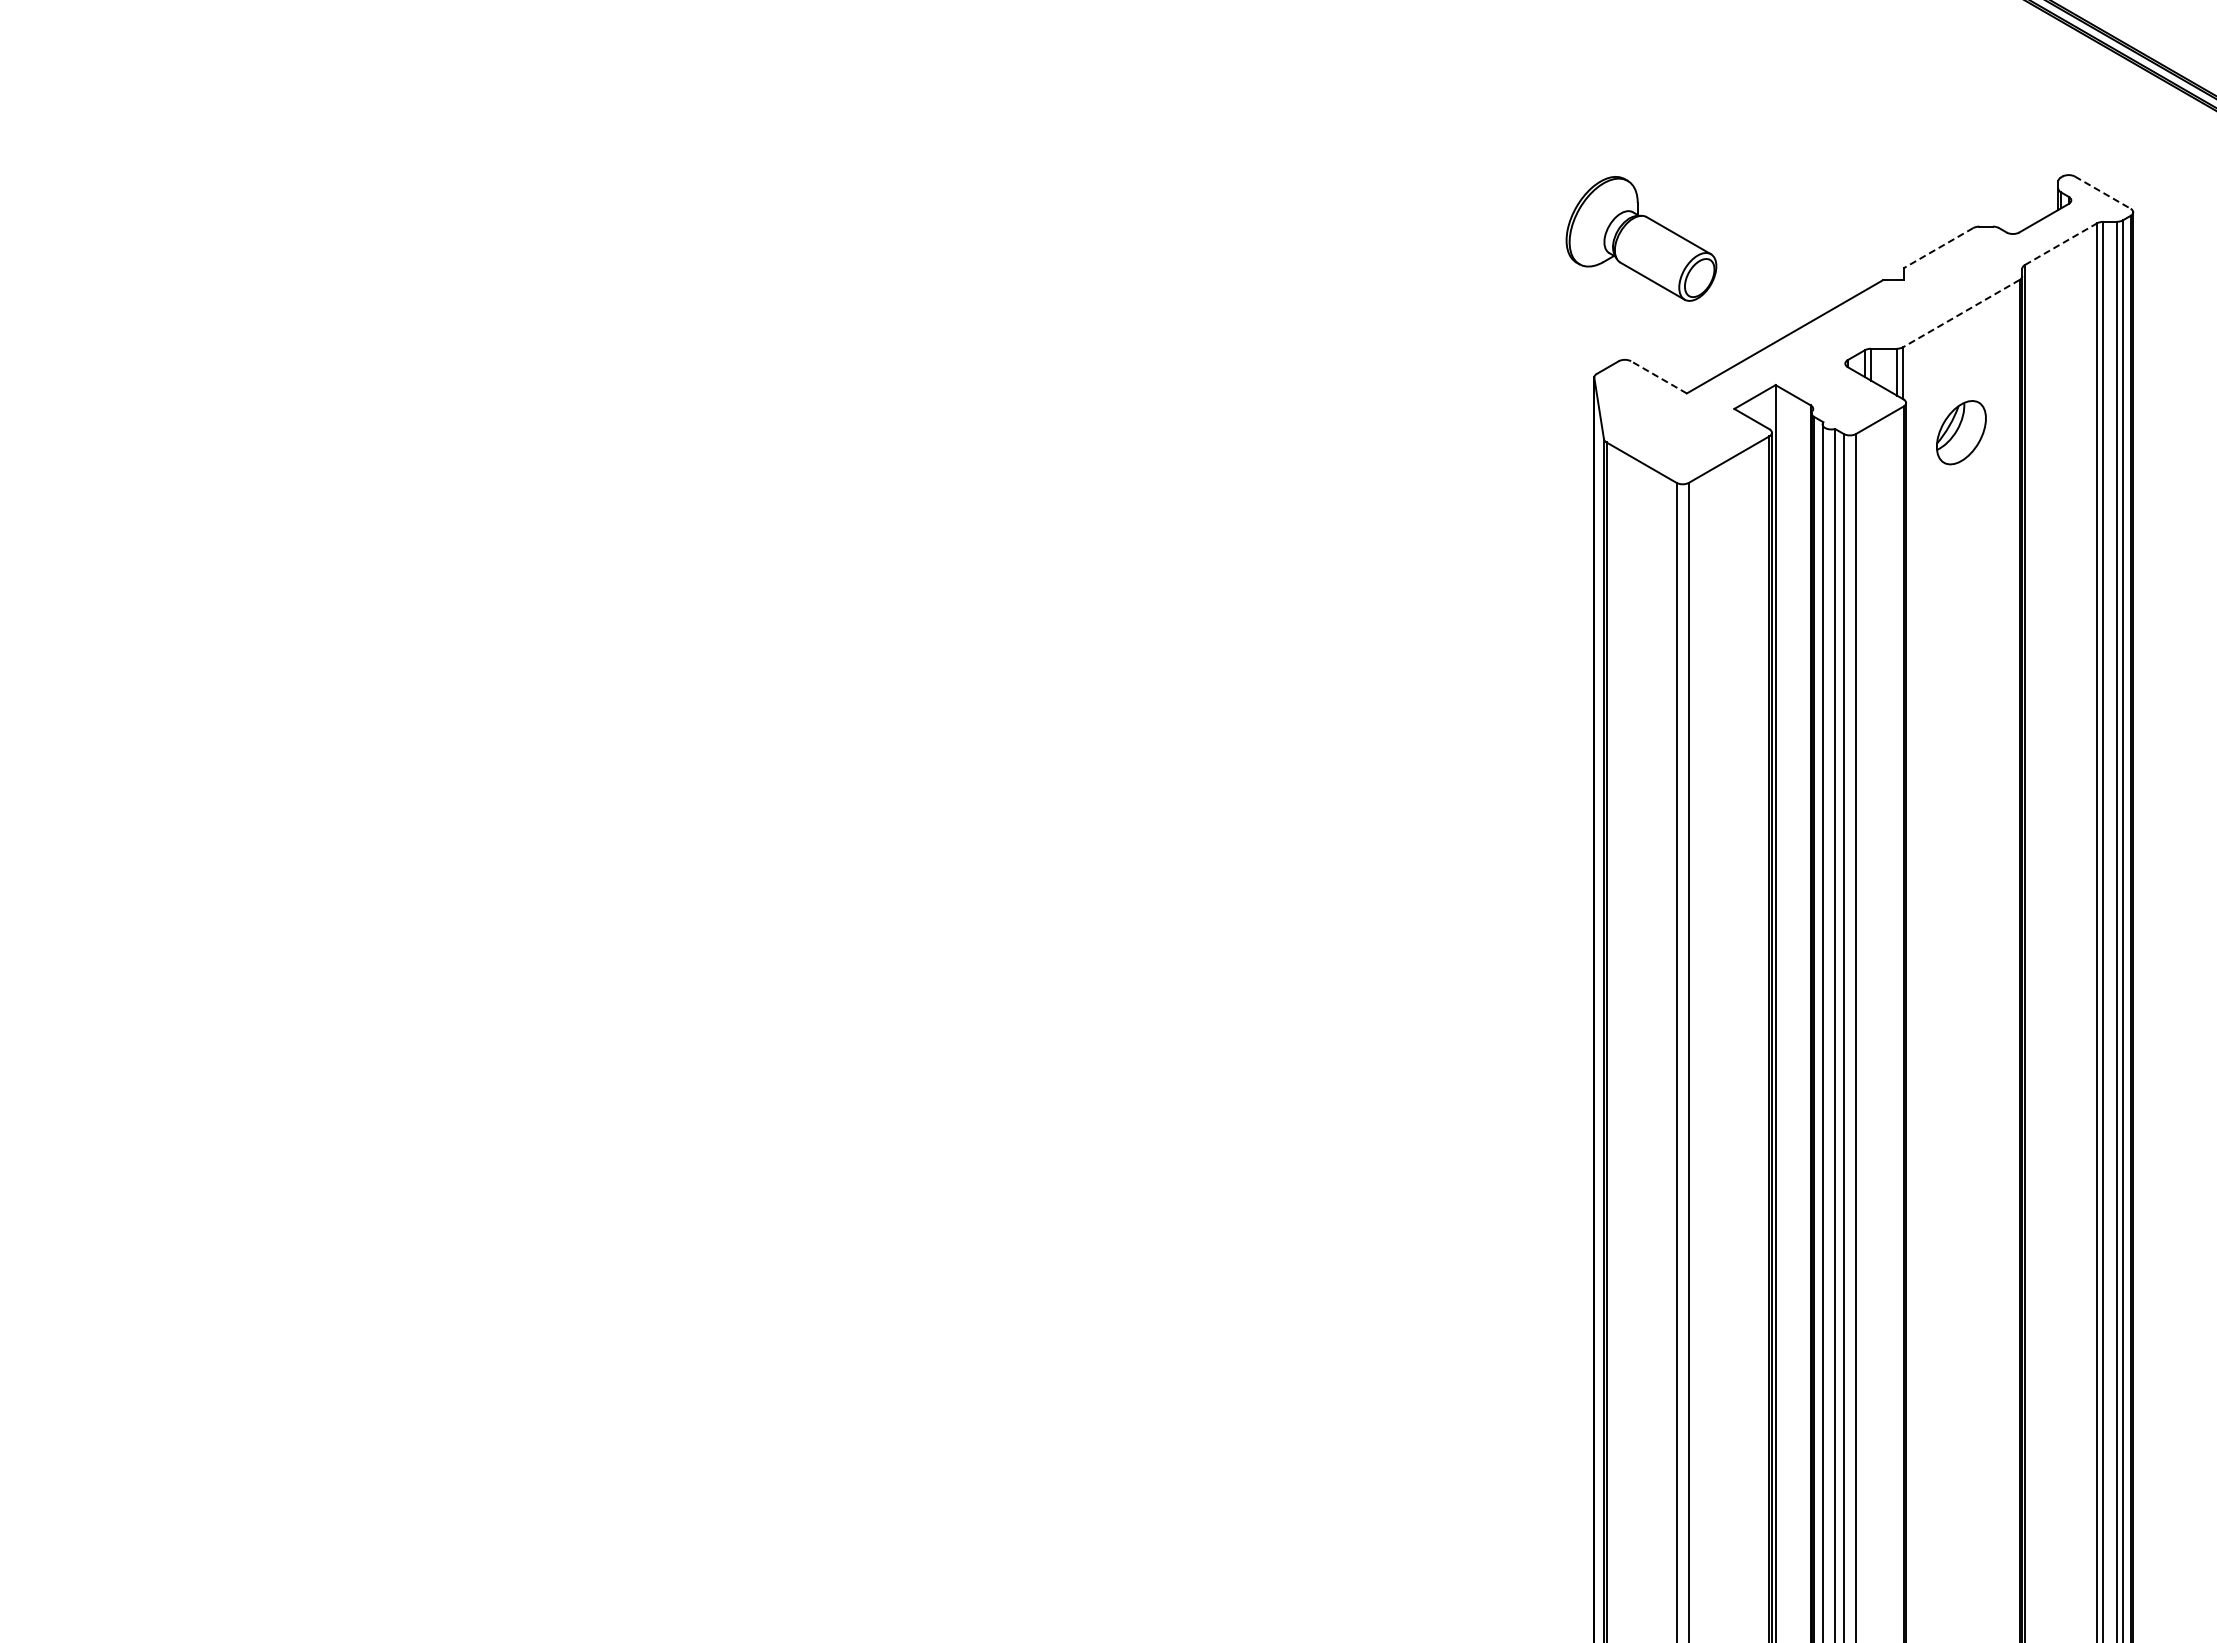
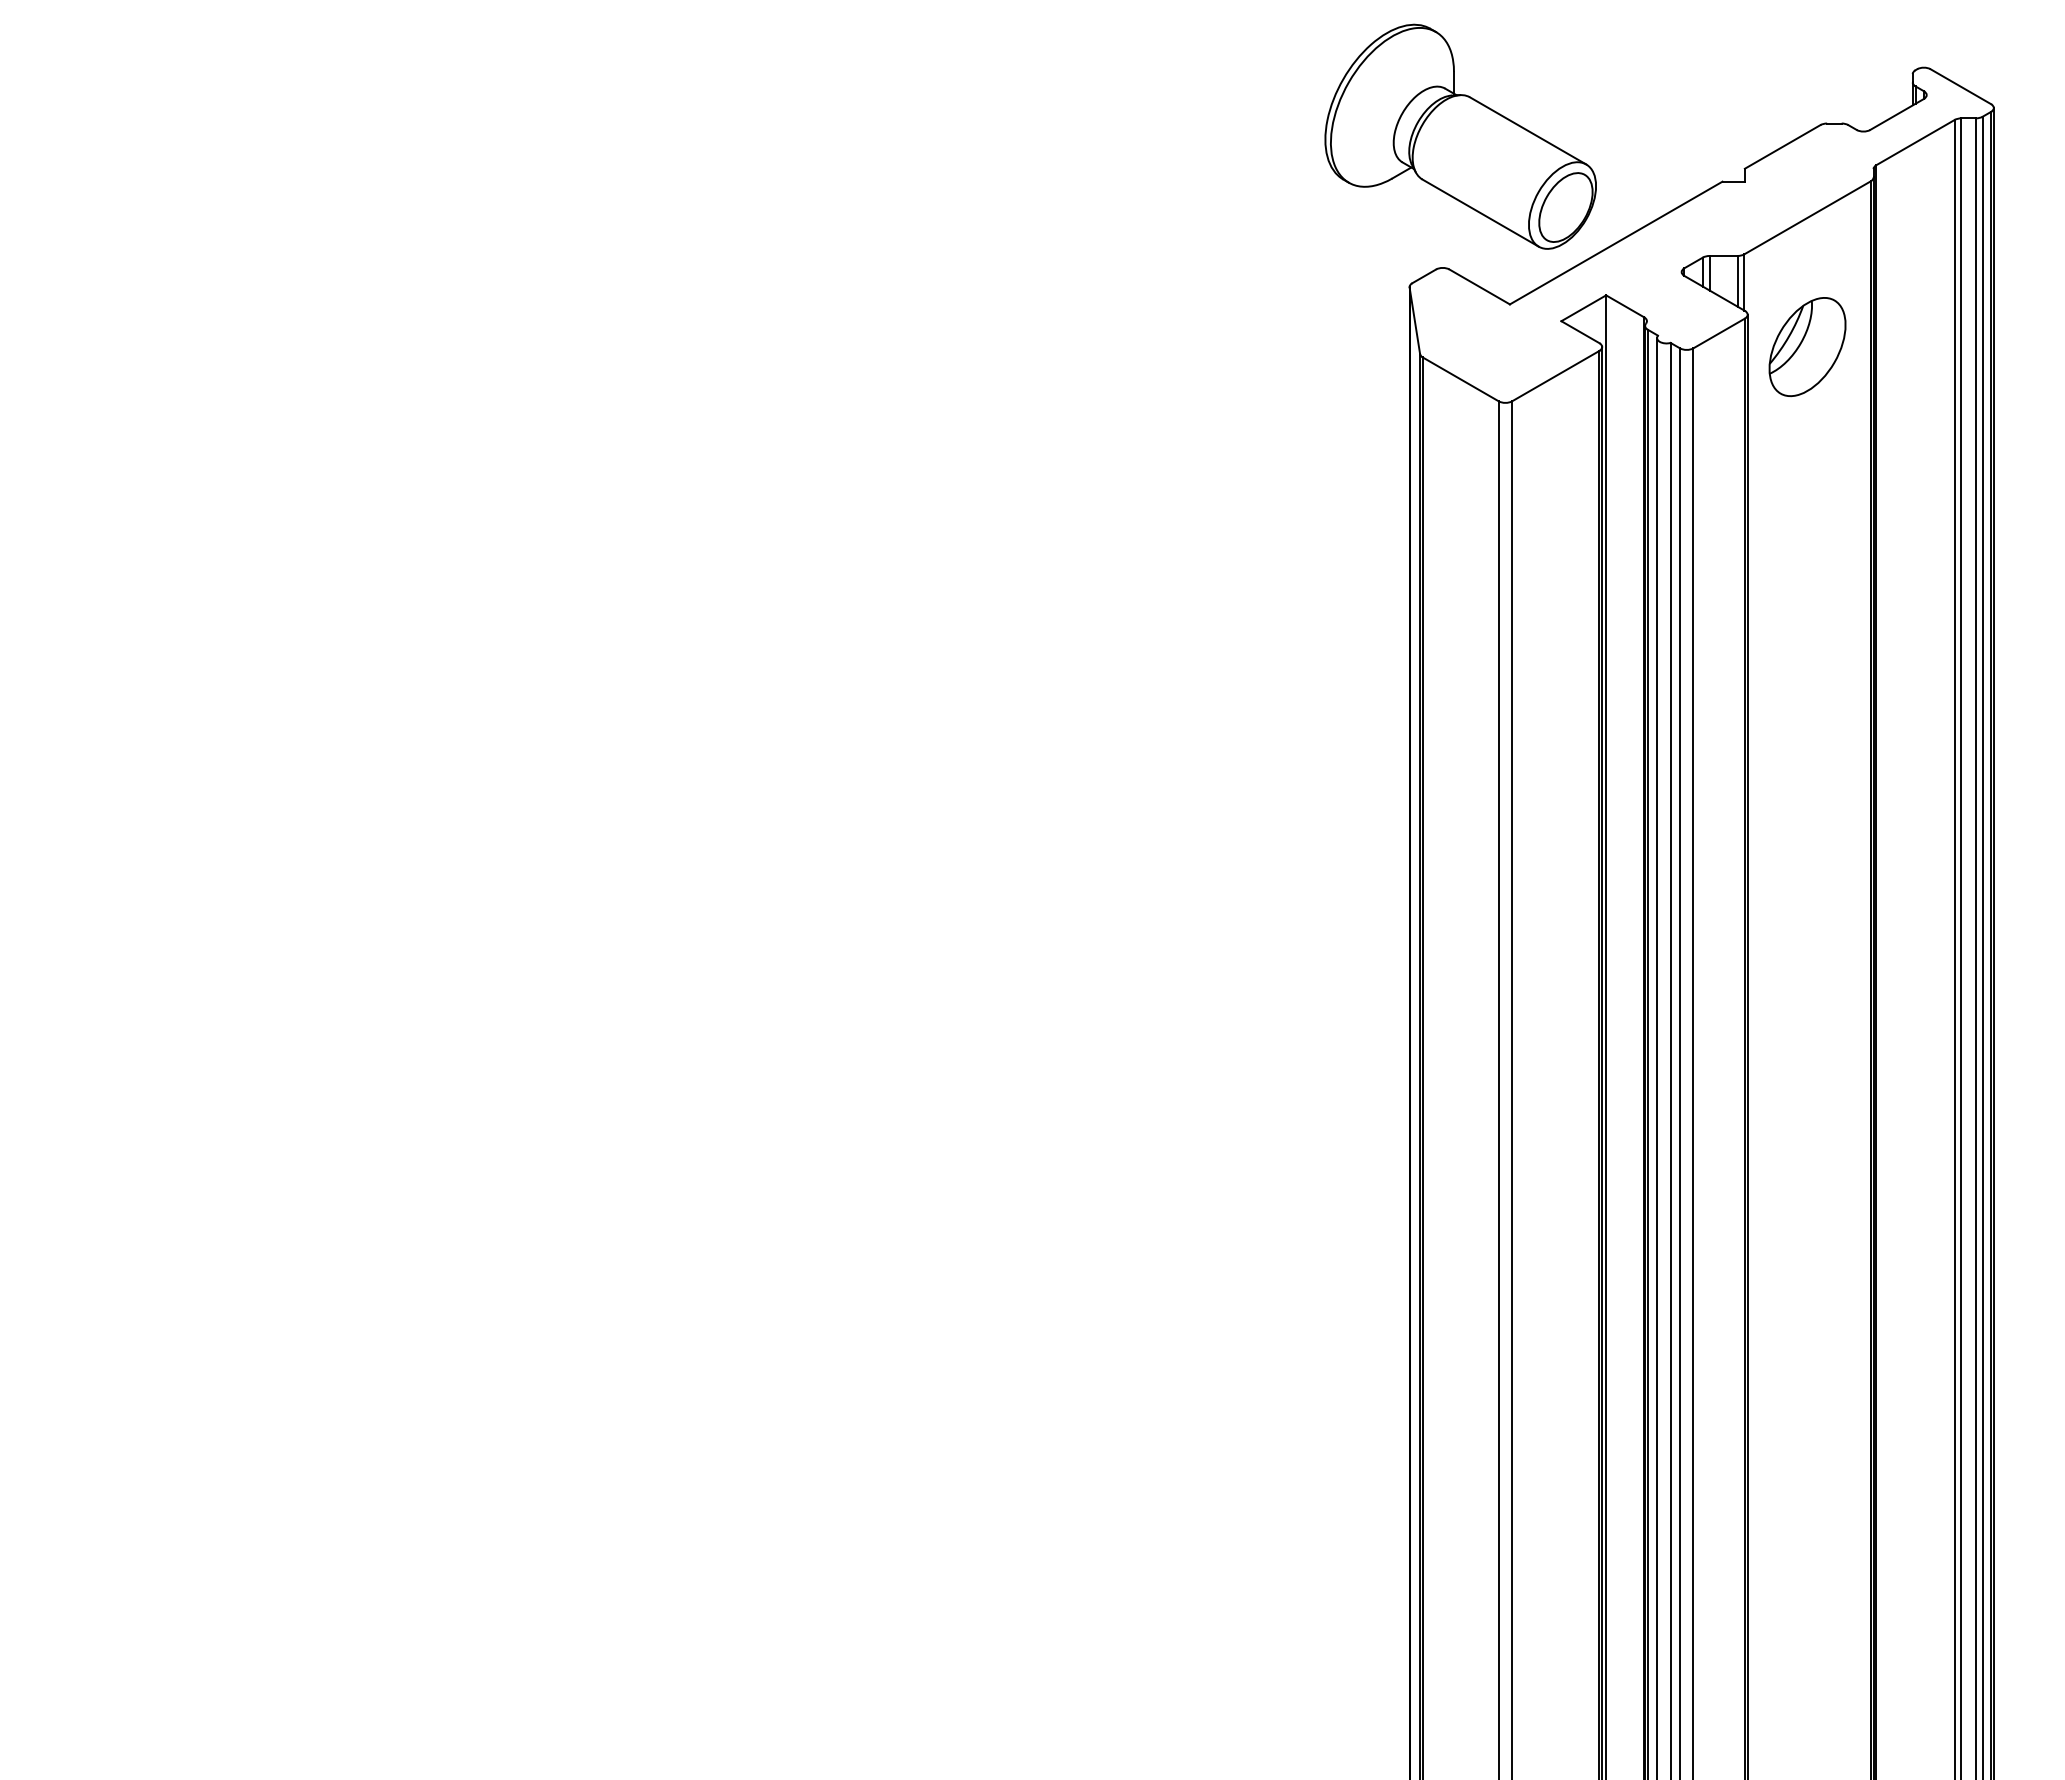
line: (2103, 192) -> (1961, 86), dashed -> solid
part: (1641, 238) -> (1460, 136), size x1.67
line: (2061, 244) -> (1916, 142), dashed -> solid
line: (1938, 248) -> (1782, 147), dashed -> solid
line: (1960, 313) -> (1806, 217), dashed -> solid
line: (1658, 377) -> (1479, 287), dashed -> solid
part: (1961, 432) -> (1807, 346), size x1.43

